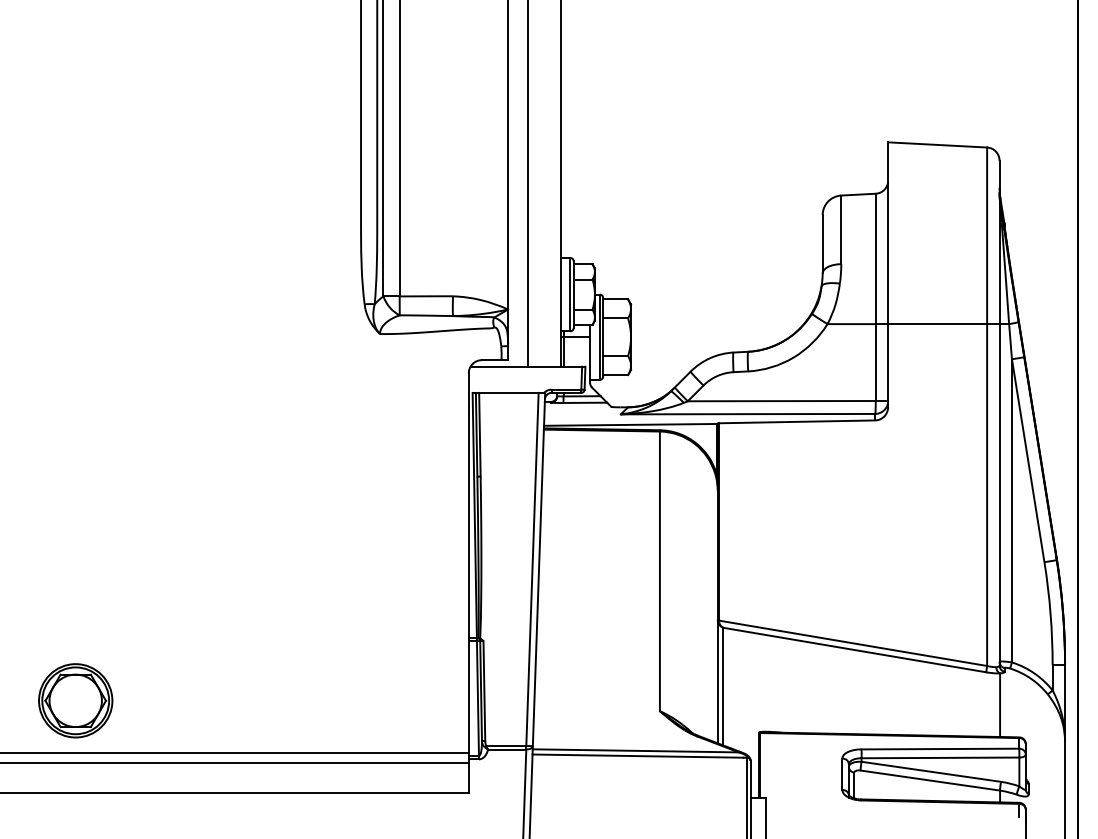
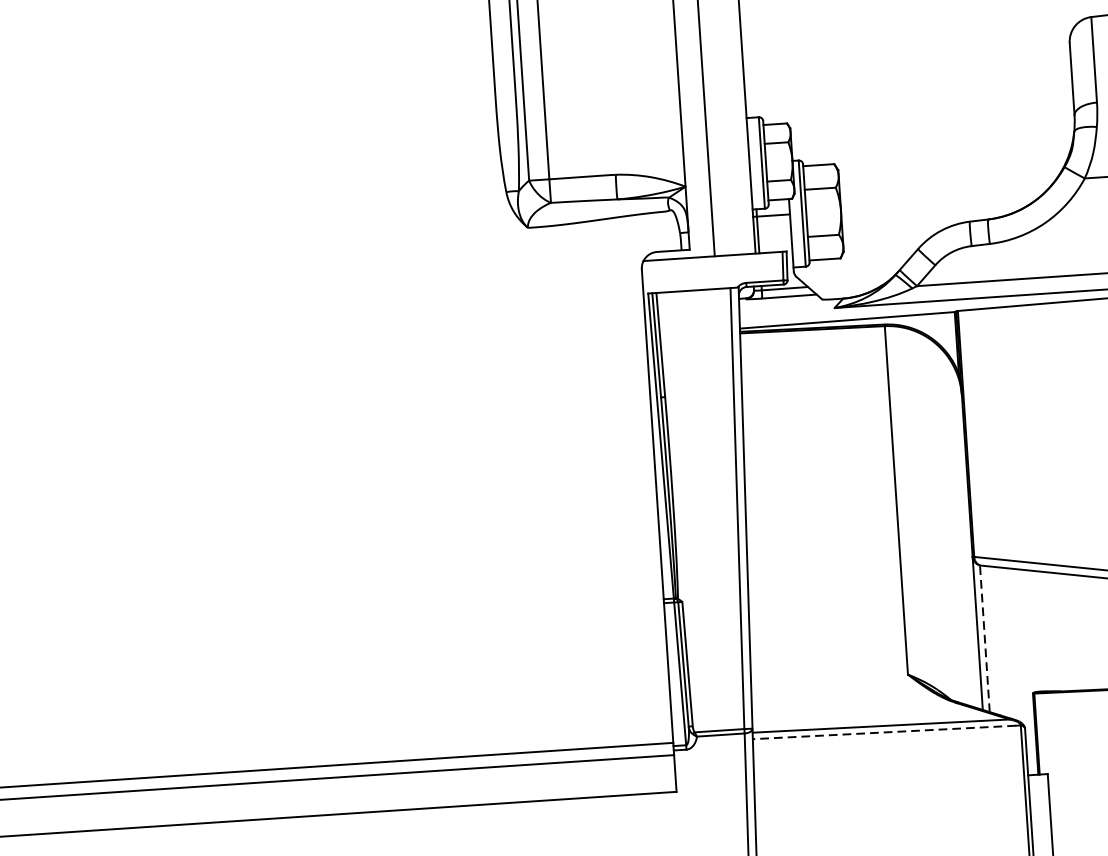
line: (723, 686) -> (985, 638), solid -> dashed
part: (75, 700) -> (178, 709), removed
line: (637, 756) -> (883, 732), solid -> dashed

